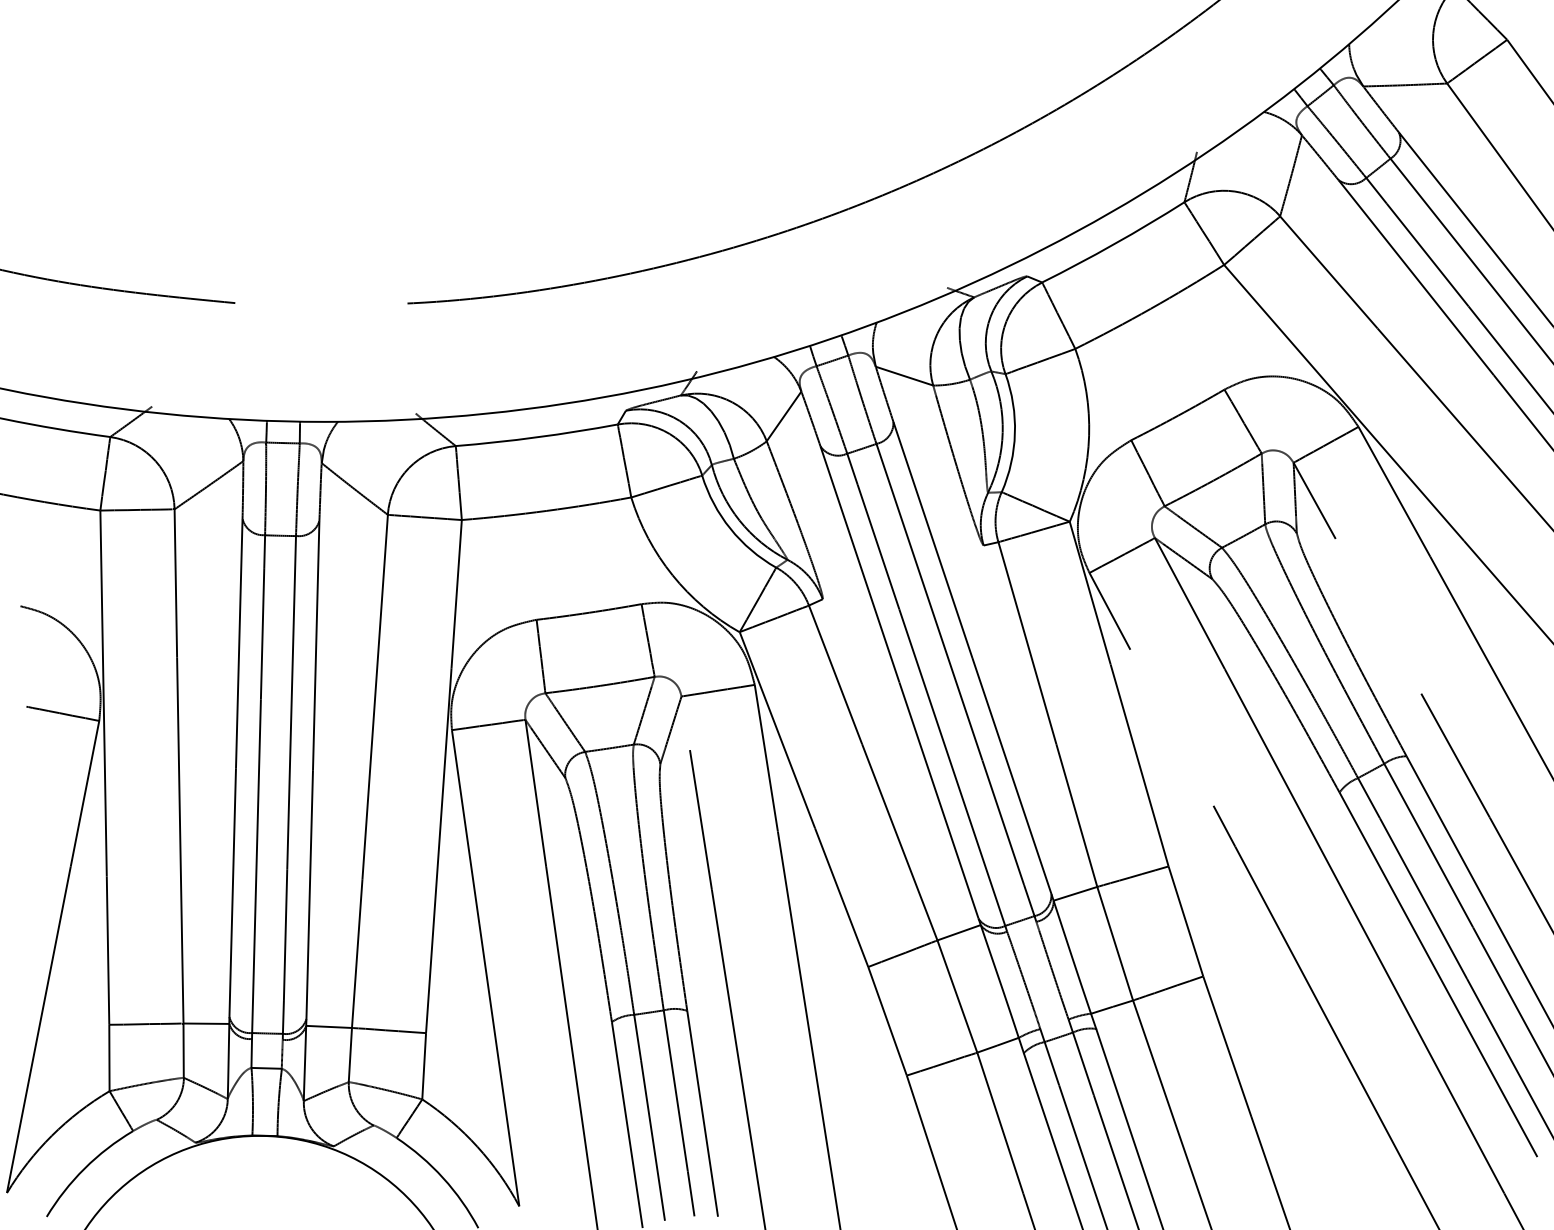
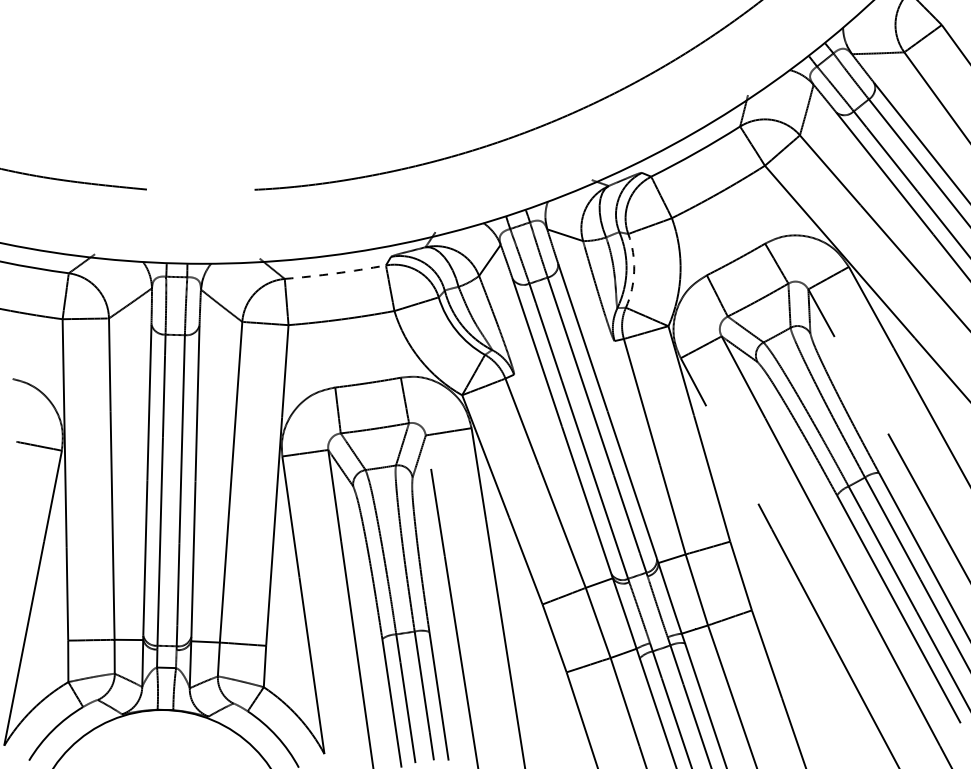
arc: (1015, 434) -> (634, 271), solid -> dashed
arc: (536, 437) -> (335, 273), solid -> dashed

